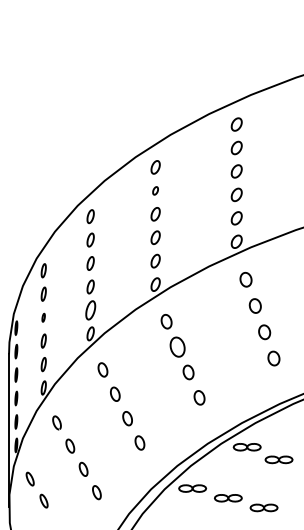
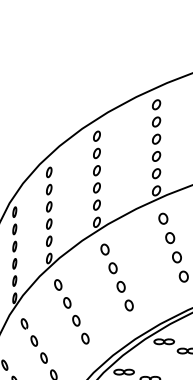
part: (155, 190) -> (96, 153), size x1.67
part: (90, 310) -> (49, 241), size x0.71
part: (43, 317) -> (14, 246), size x1.67
part: (177, 346) -> (113, 267), size x0.71

